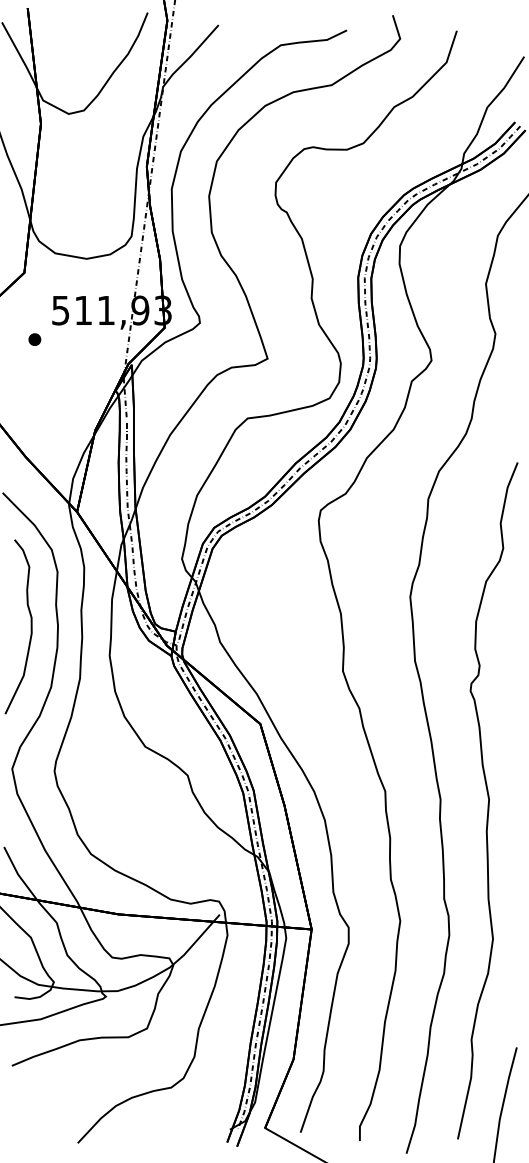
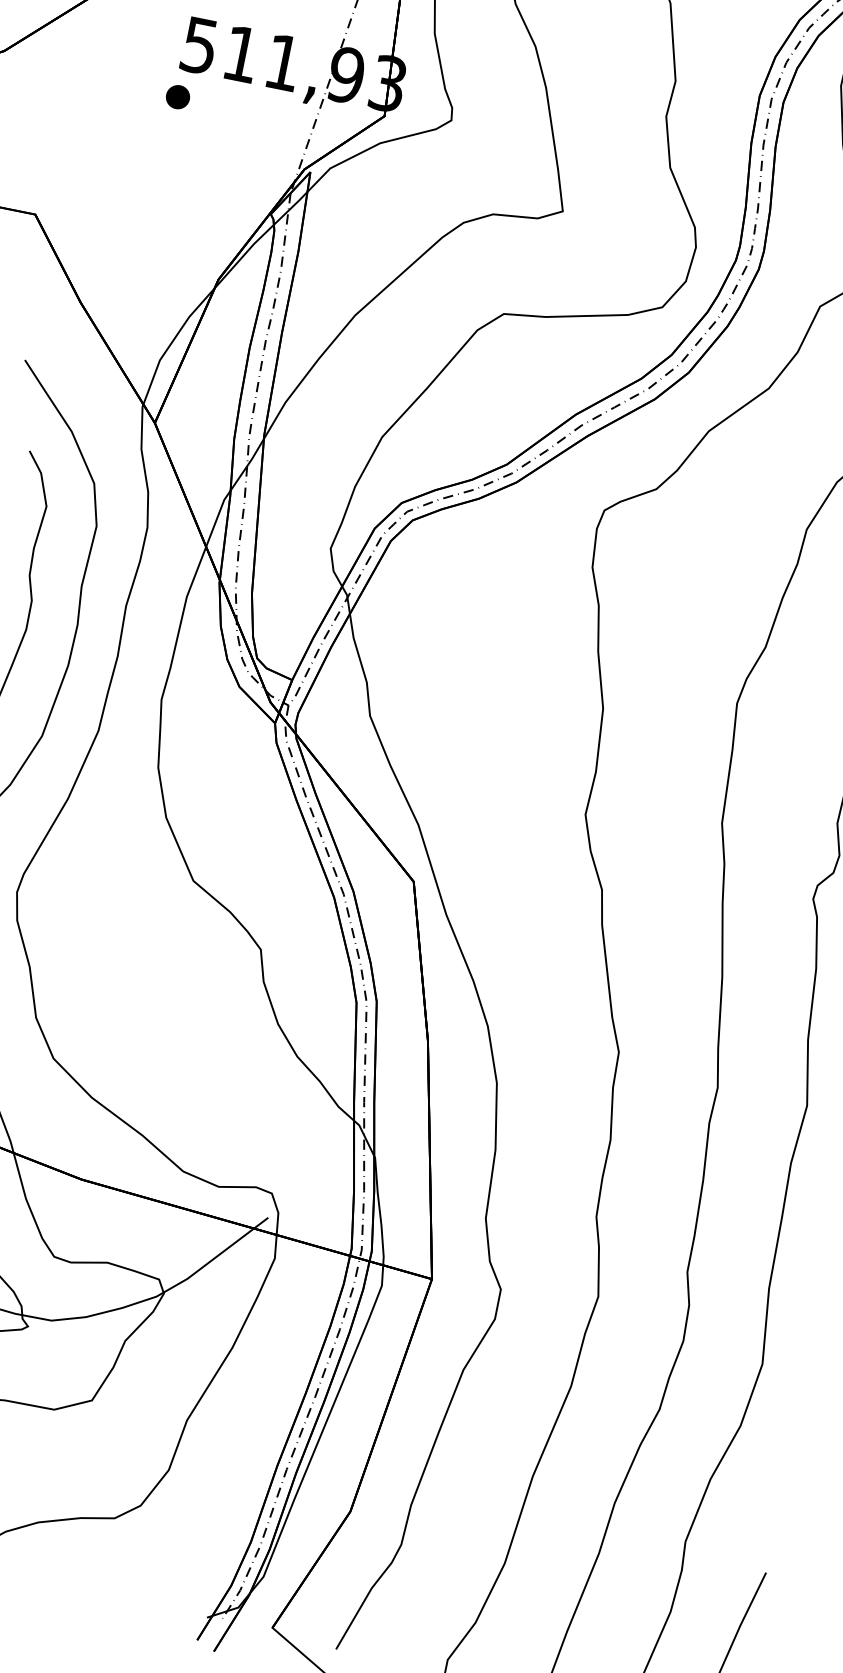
part: (34, 339) -> (177, 96), moved

